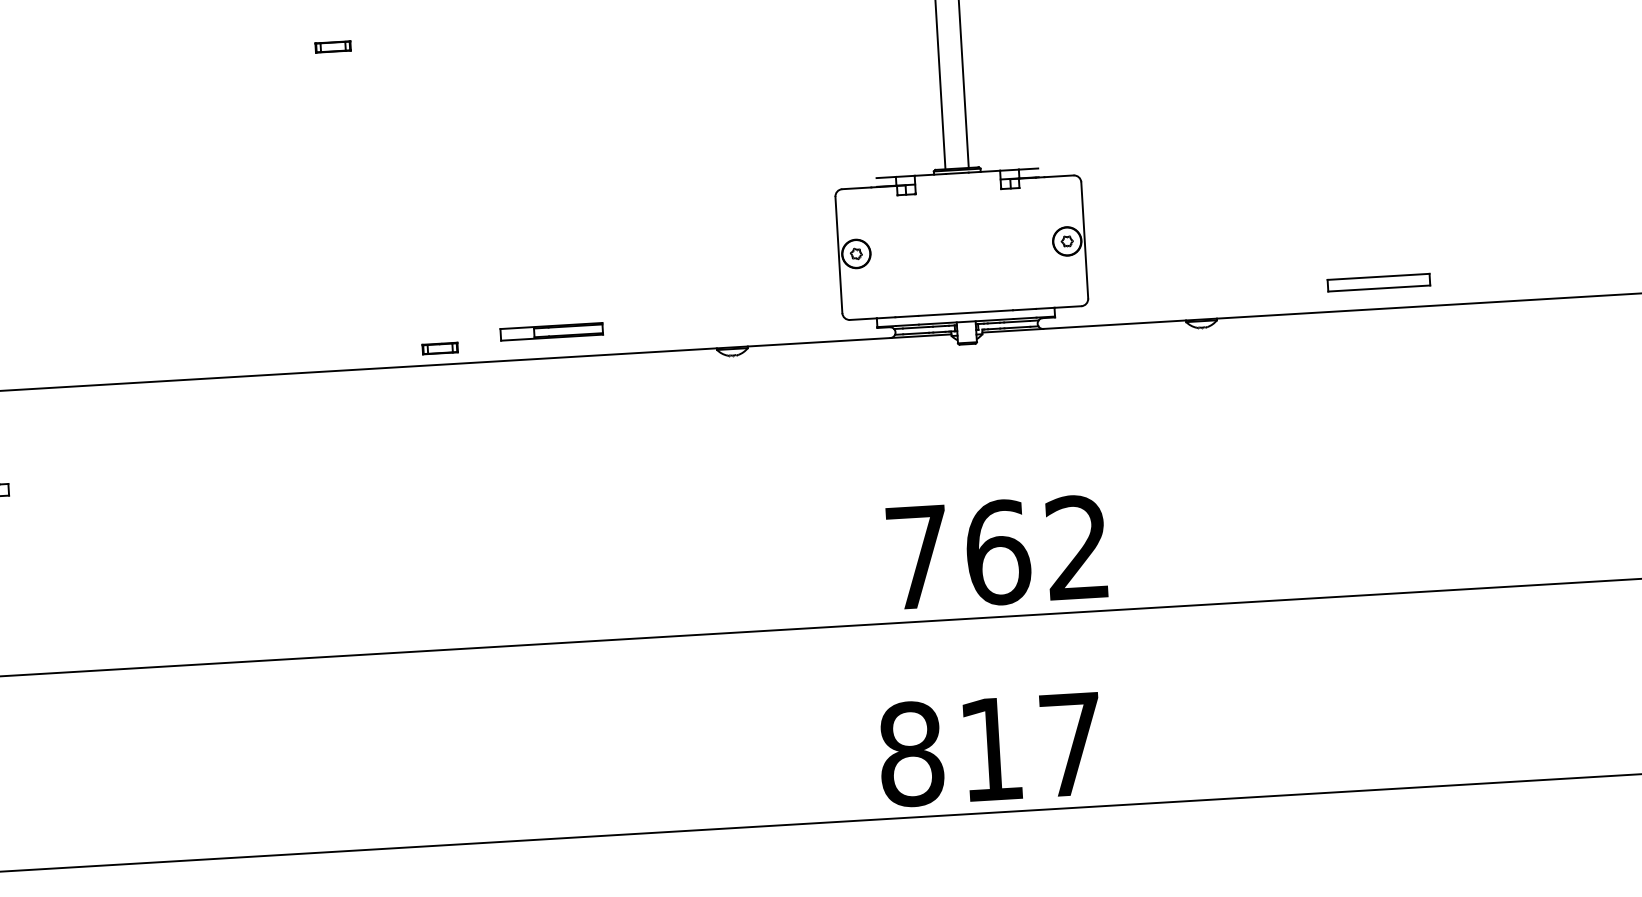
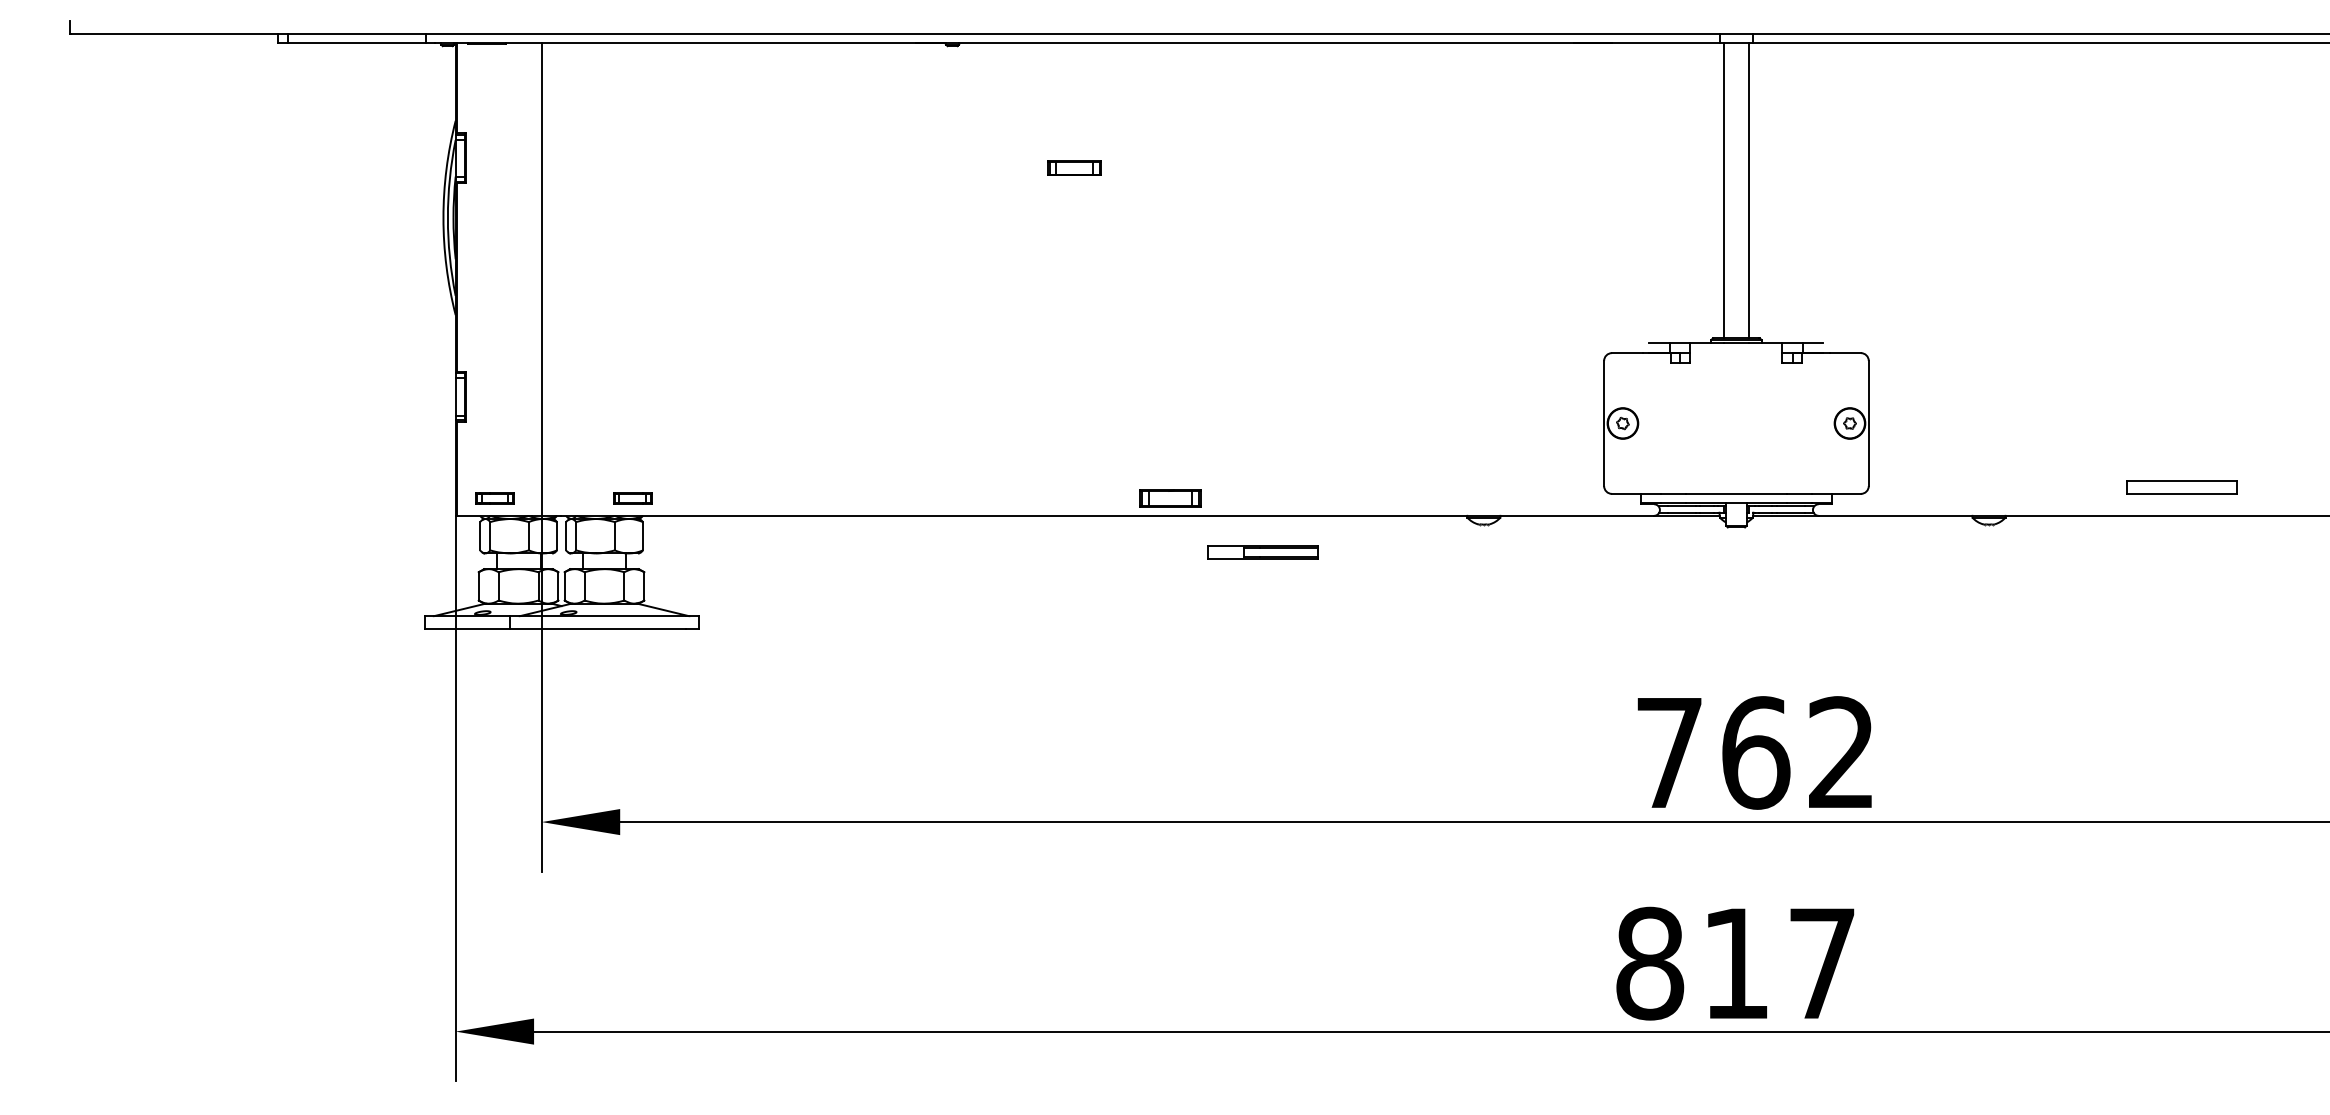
part: (332, 46) -> (1074, 167), size x1.4
part: (551, 331) -> (1262, 552), moved
part: (440, 348) -> (1170, 498), size x1.6

